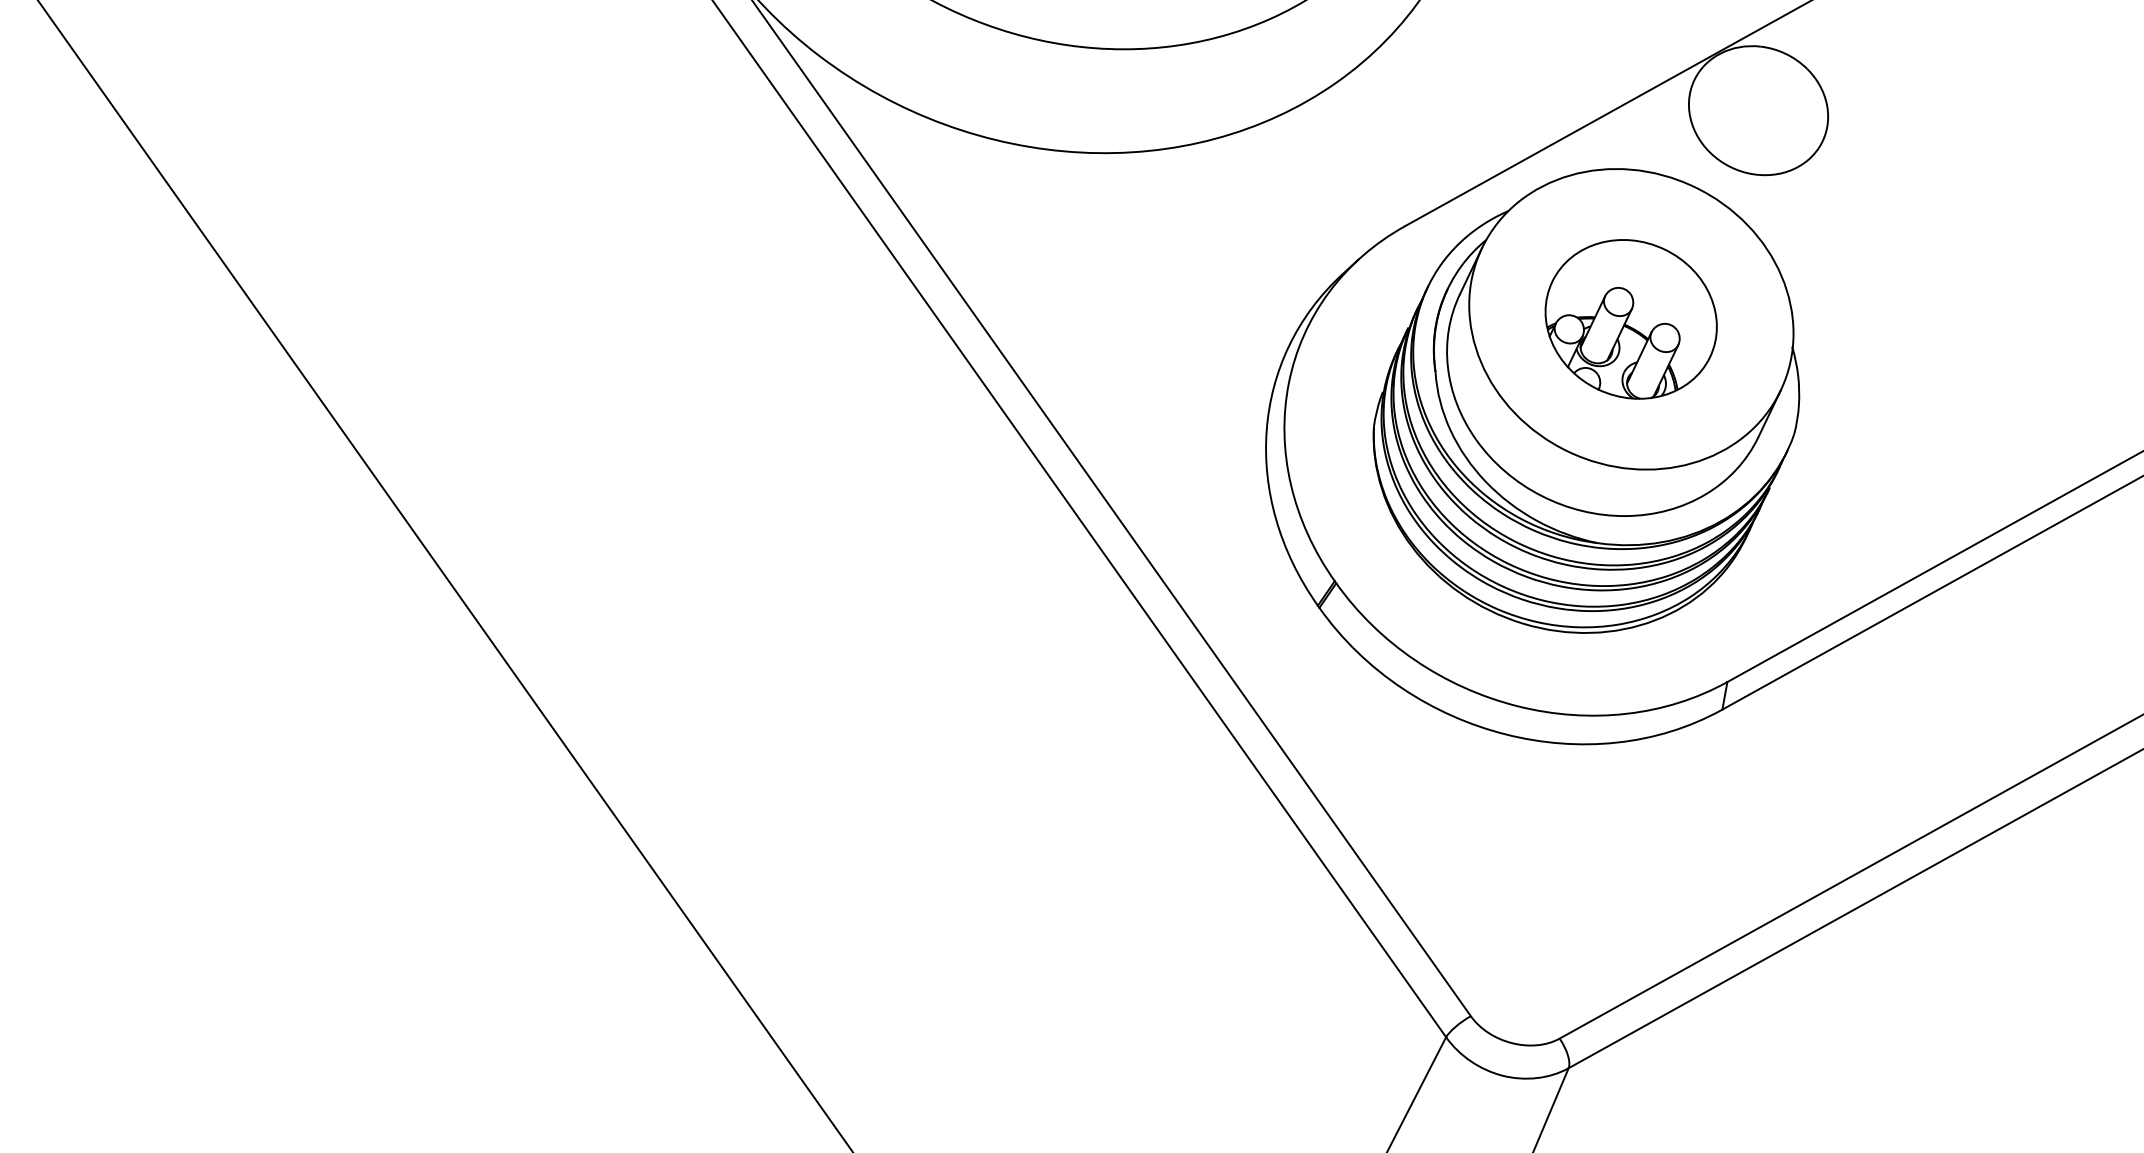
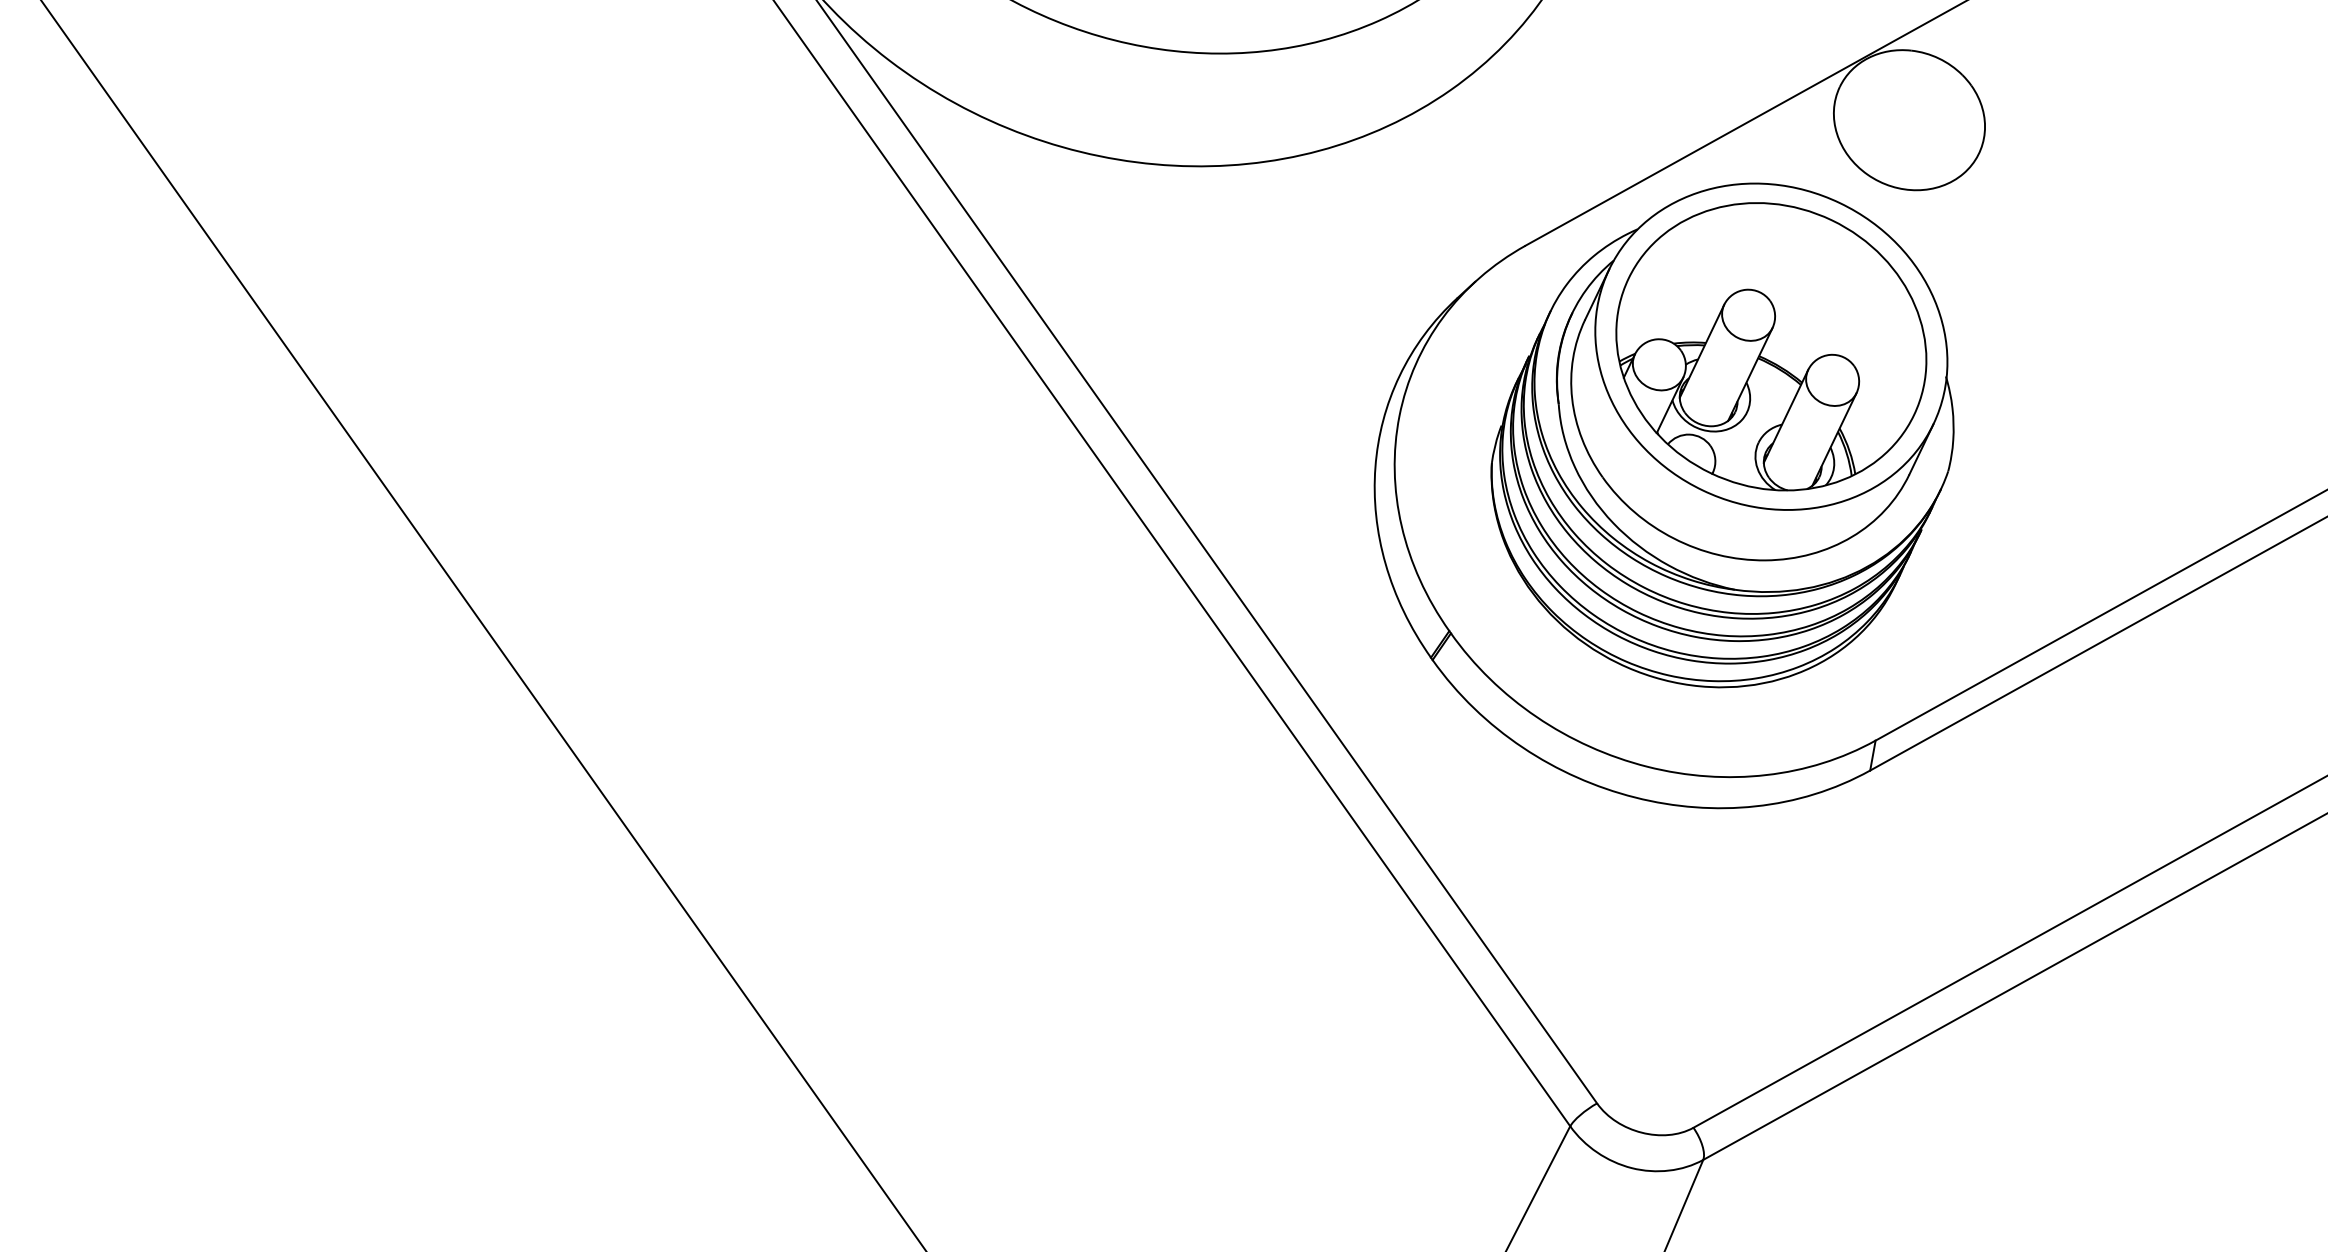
part: (1630, 319) -> (1770, 346), size x1.67

